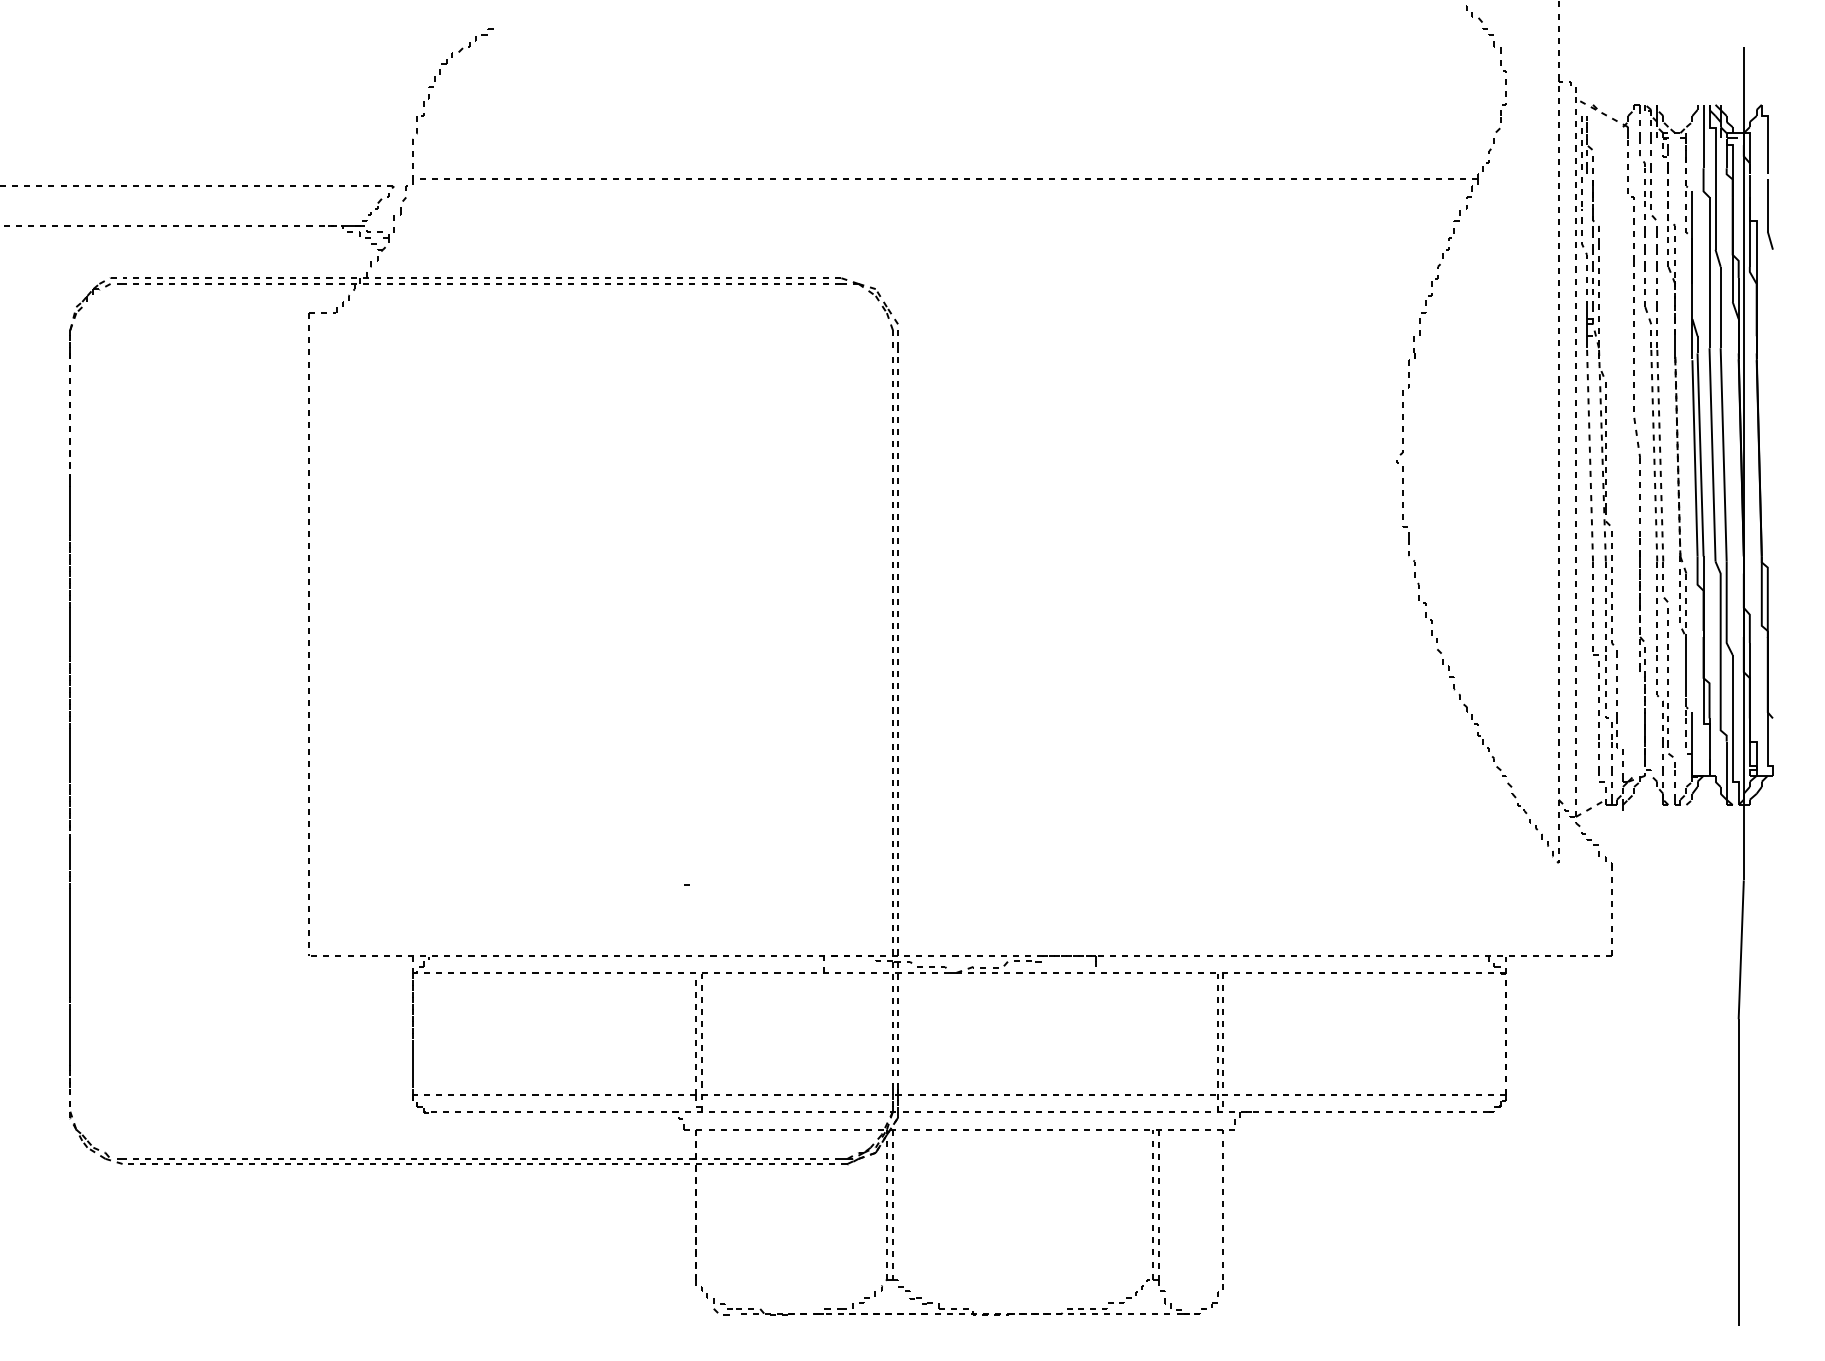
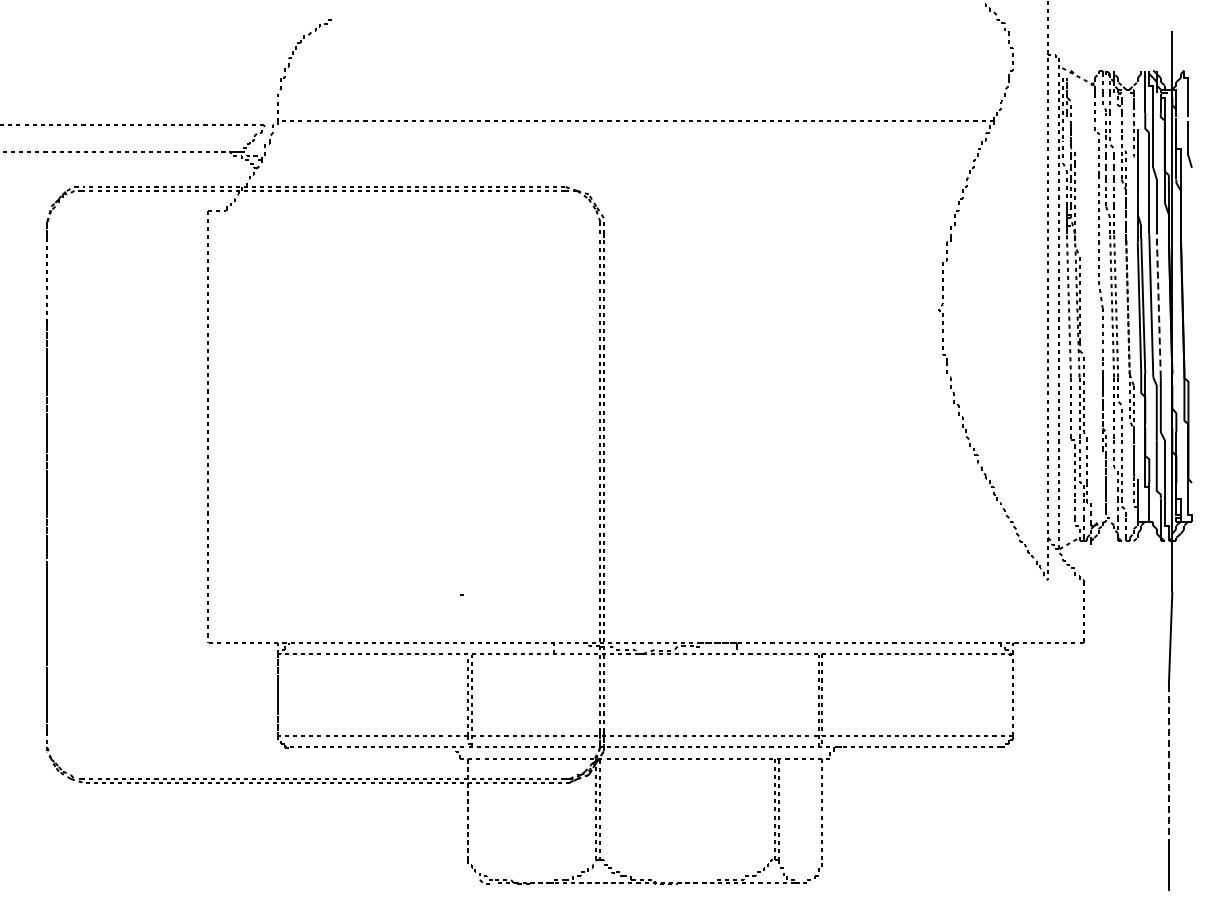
line: (1723, 454) -> (1158, 305), solid -> dashed
line: (1738, 1137) -> (1168, 764), solid -> dashed

